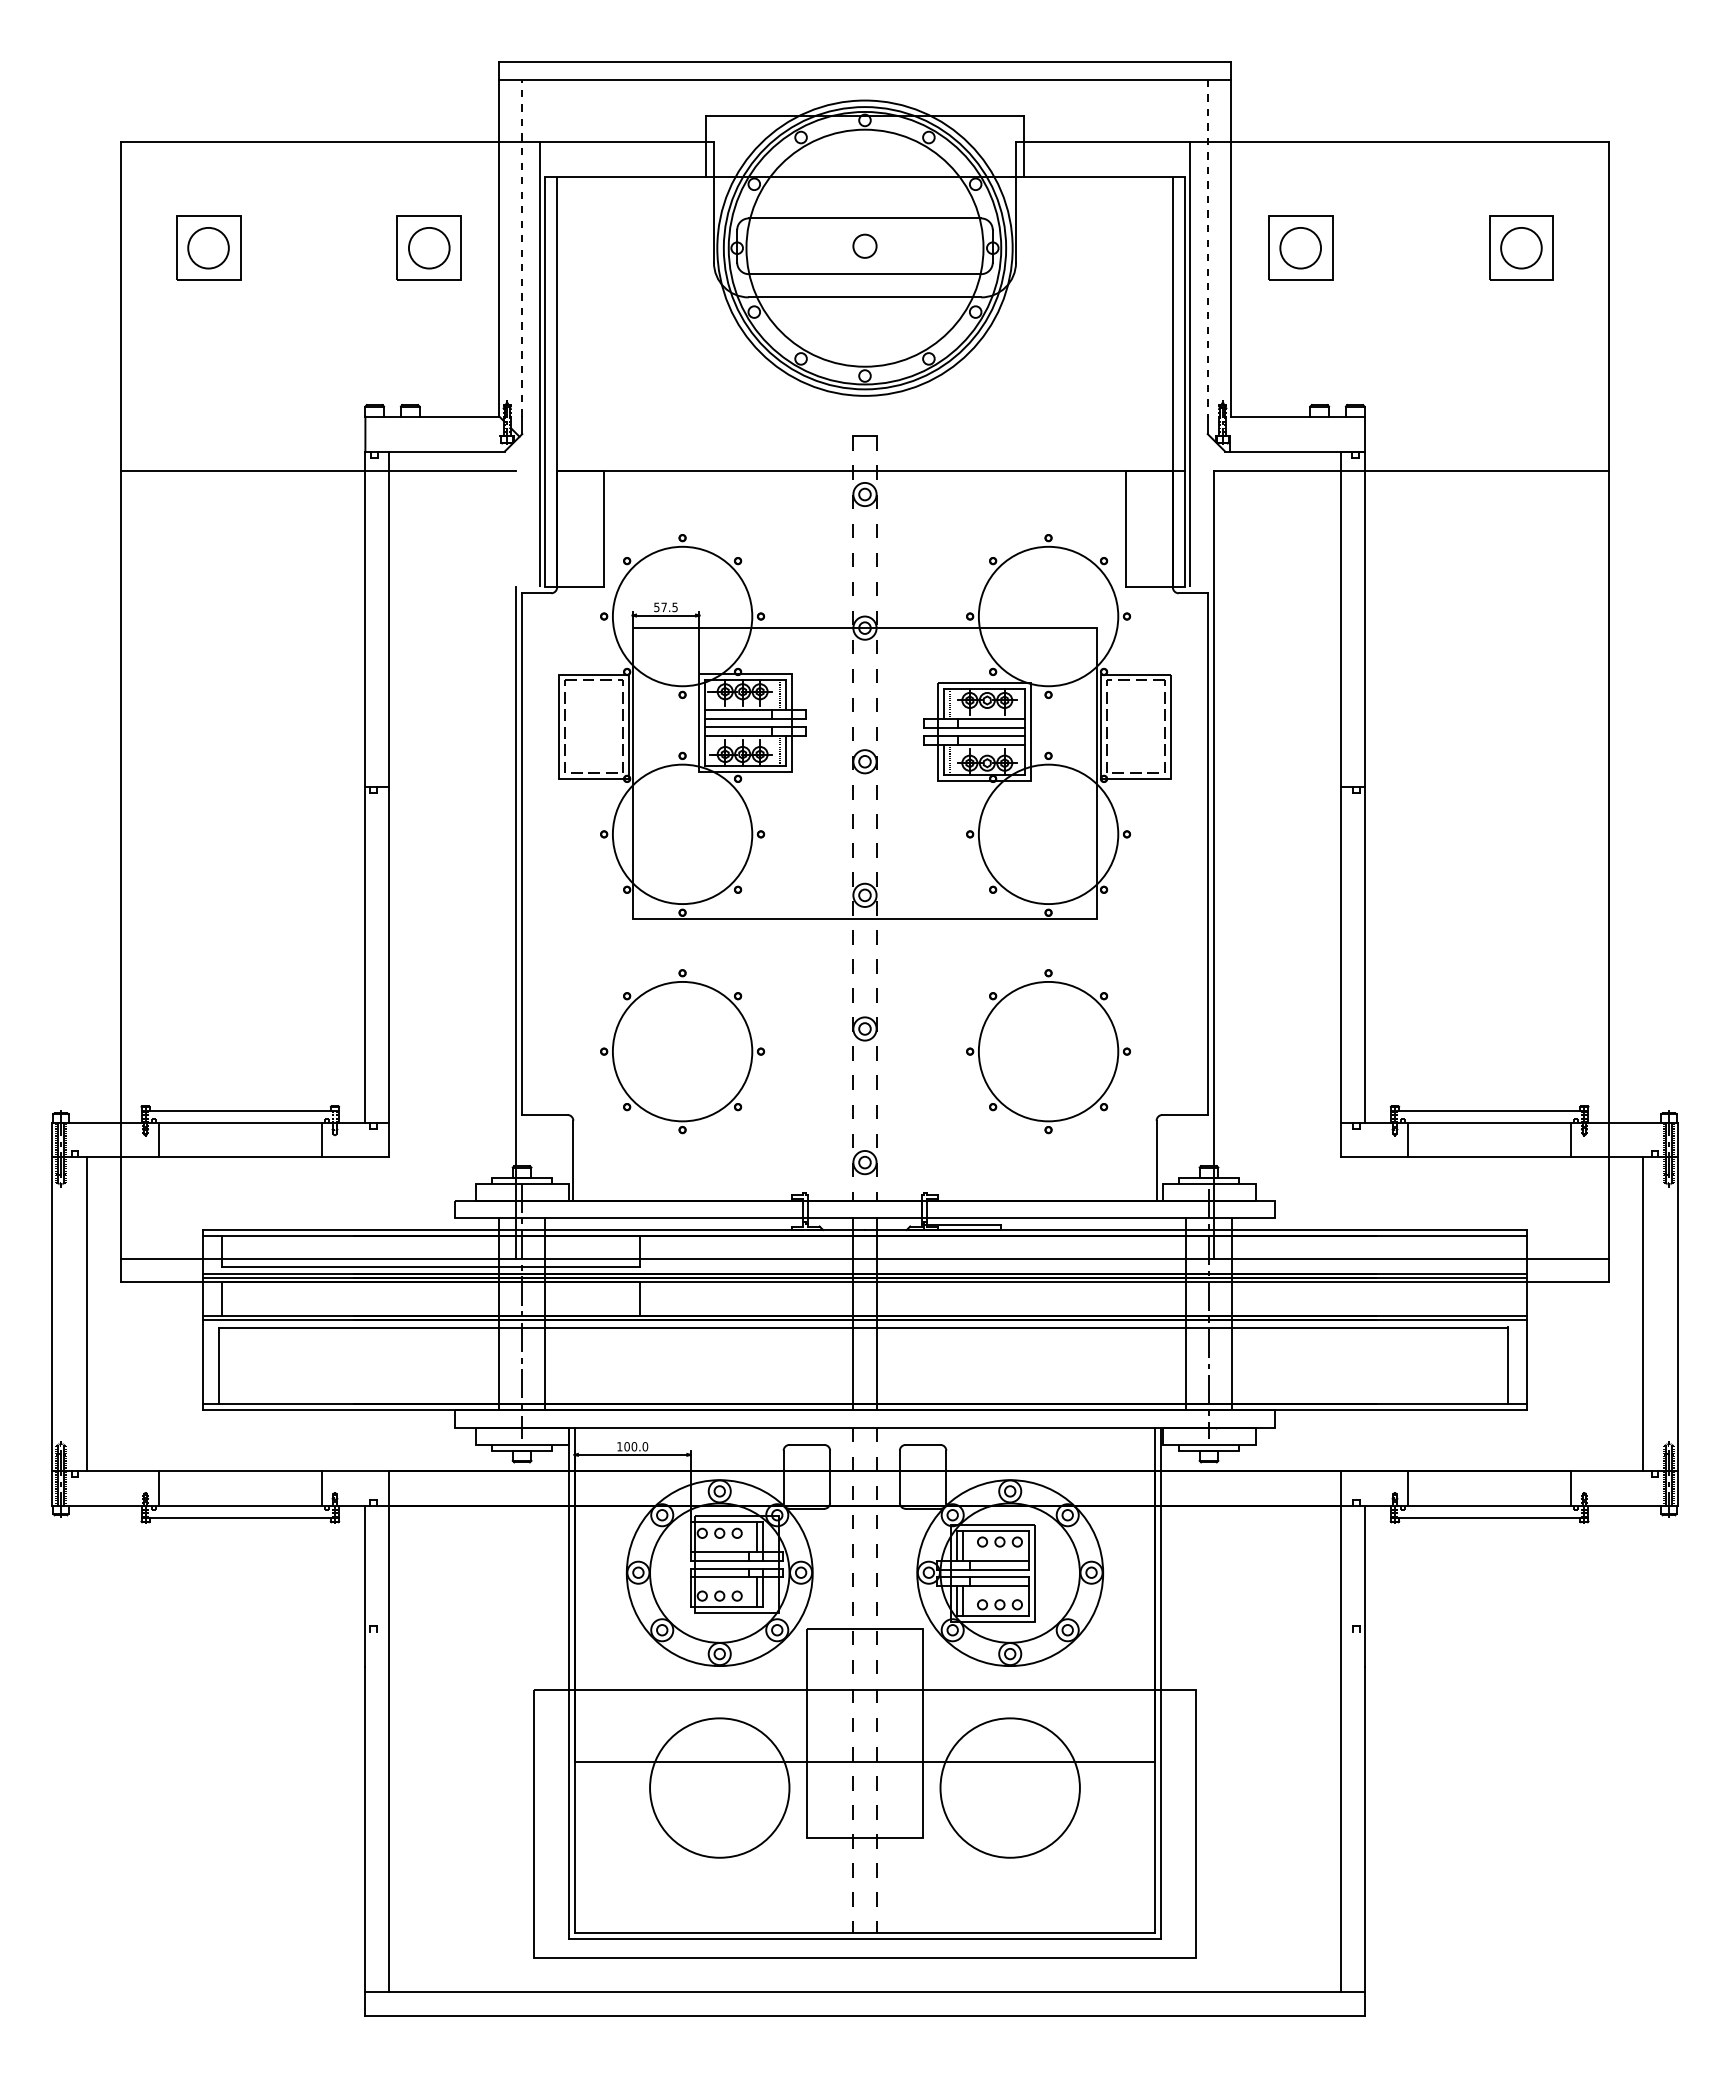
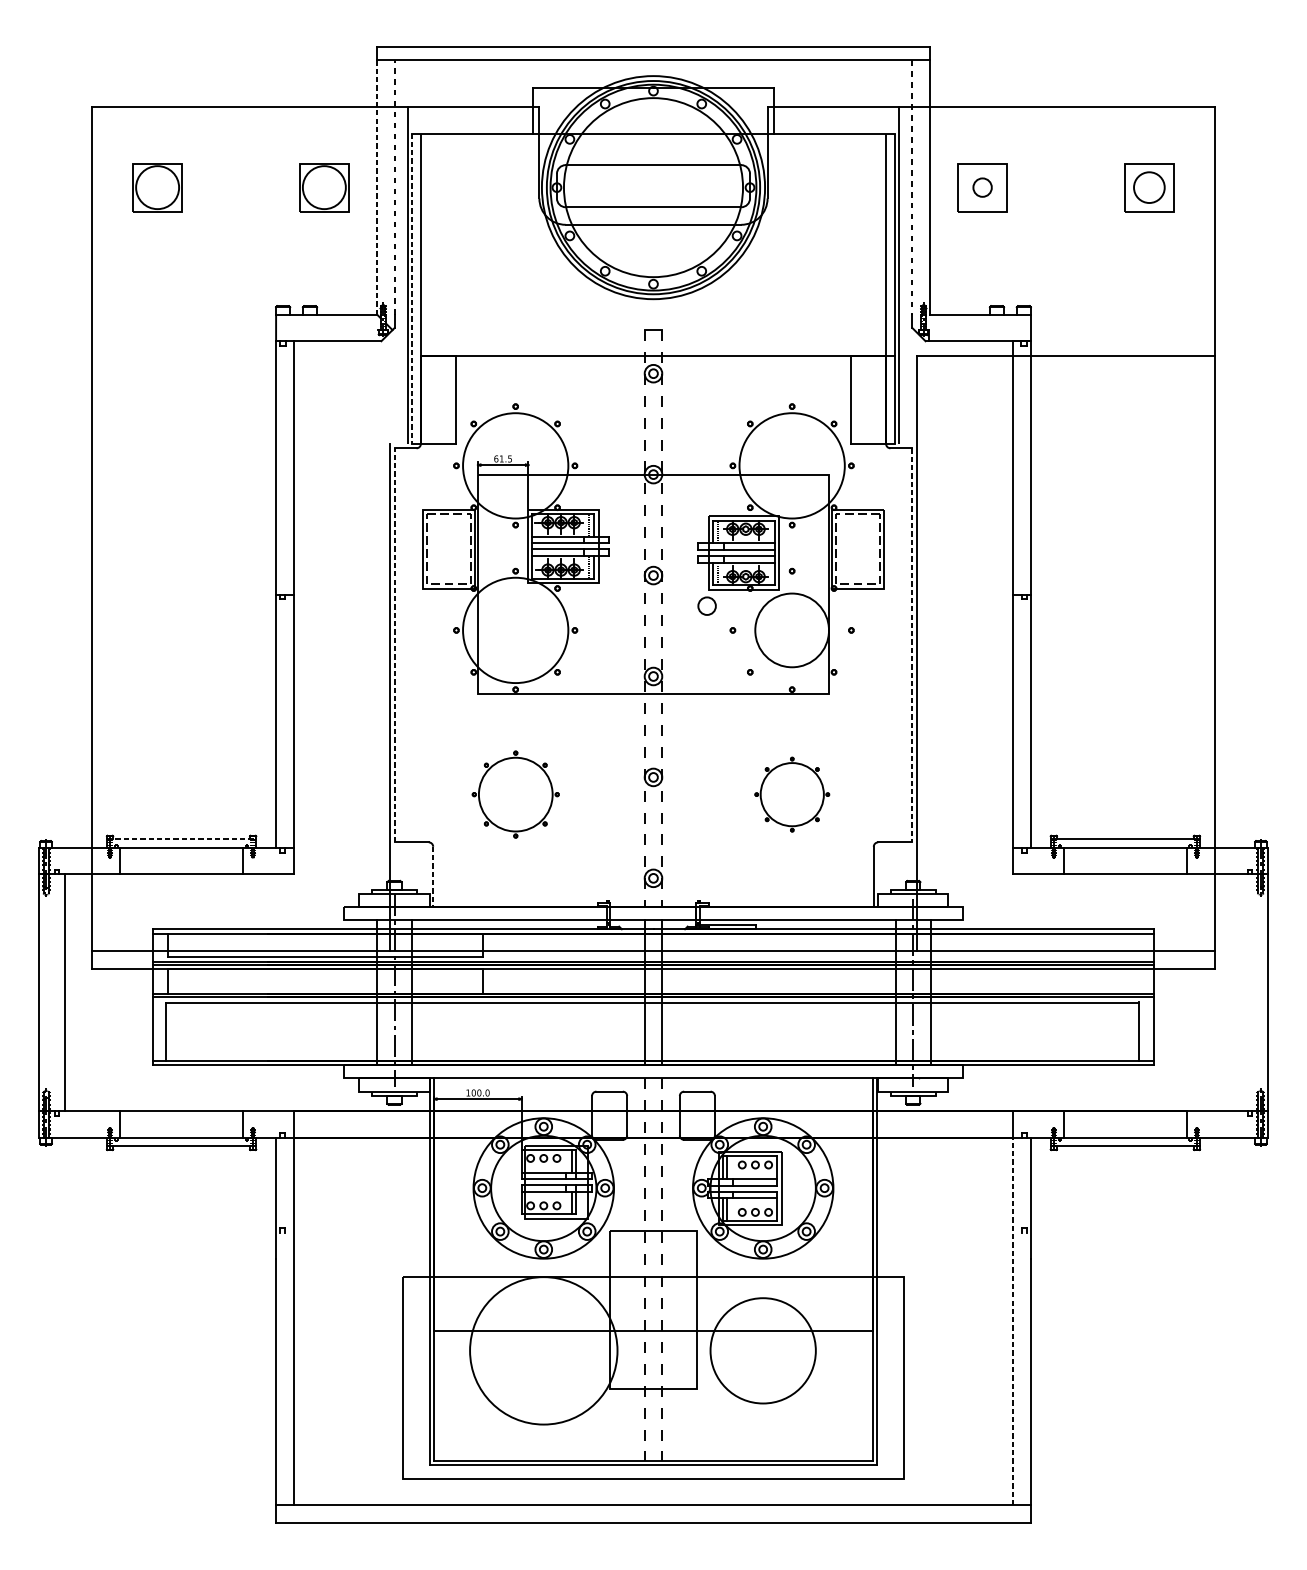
circle: (864, 245) -> (706, 605), moved
circle: (208, 247) -> (157, 187), size x1.4
circle: (428, 247) -> (323, 187), size x1.4
line: (499, 247) -> (377, 187), solid -> dashed
circle: (1300, 247) -> (982, 187), size x0.6
line: (545, 382) -> (412, 289), solid -> dashed
line: (318, 471) -> (240, 356), removed
text: (660, 607) -> (499, 459), 57.5 -> 61.5
circle: (1048, 834) -> (792, 630), size x0.7
line: (522, 854) -> (394, 645), solid -> dashed
line: (1207, 854) -> (912, 645), solid -> dashed
part: (682, 1051) -> (515, 794), size x0.7
part: (1048, 1051) -> (792, 794), size x0.6
line: (240, 1110) -> (181, 839), solid -> dashed
line: (573, 1161) -> (433, 877), solid -> dashed
line: (1643, 1314) -> (1241, 993), removed
line: (1341, 1748) -> (1013, 1320), solid -> dashed
circle: (719, 1787) -> (543, 1350), size x1.4

